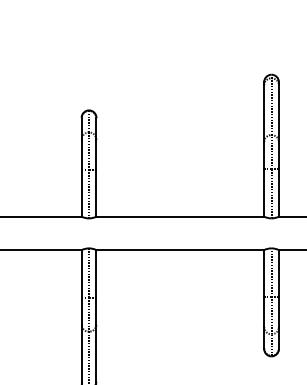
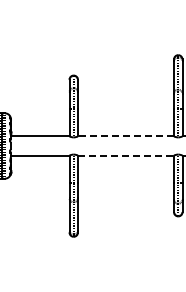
line: (179, 216) -> (125, 136), solid -> dashed
line: (181, 249) -> (126, 155), solid -> dashed

